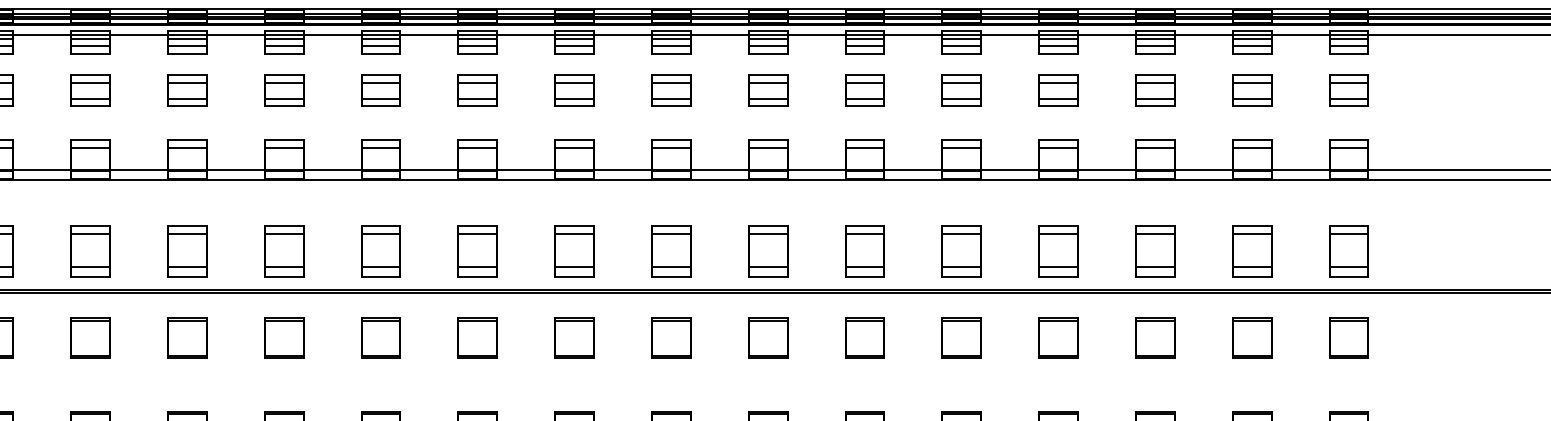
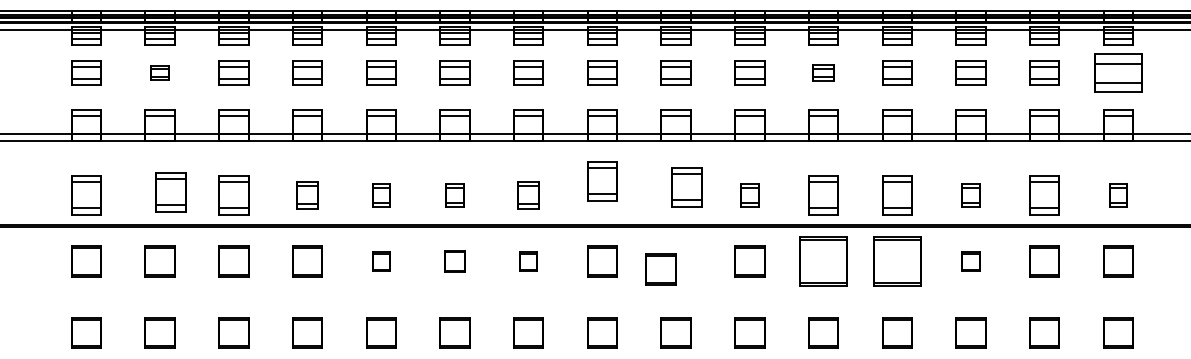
part: (89, 90) -> (159, 72), size x0.6
part: (961, 90) -> (823, 72), size x0.7
part: (1349, 90) -> (1118, 72), size x1.6
part: (89, 251) -> (170, 192), moved
part: (284, 251) -> (307, 195), size x0.7
part: (381, 251) -> (381, 195), size x0.6
part: (477, 251) -> (454, 195), size x0.6
part: (574, 251) -> (528, 195), size x0.7
part: (671, 251) -> (602, 181), moved
part: (767, 251) -> (686, 187), moved
part: (864, 251) -> (749, 195), size x0.6
part: (1154, 251) -> (970, 195), size x0.6
part: (1349, 251) -> (1118, 195), size x0.6
part: (381, 338) -> (381, 261), size x0.6
part: (477, 338) -> (454, 261), size x0.7
part: (574, 338) -> (528, 261), size x0.6
part: (767, 338) -> (660, 269), moved
part: (961, 338) -> (823, 261), size x1.6
part: (1058, 338) -> (897, 261), size x1.6
part: (1154, 338) -> (970, 261), size x0.6

